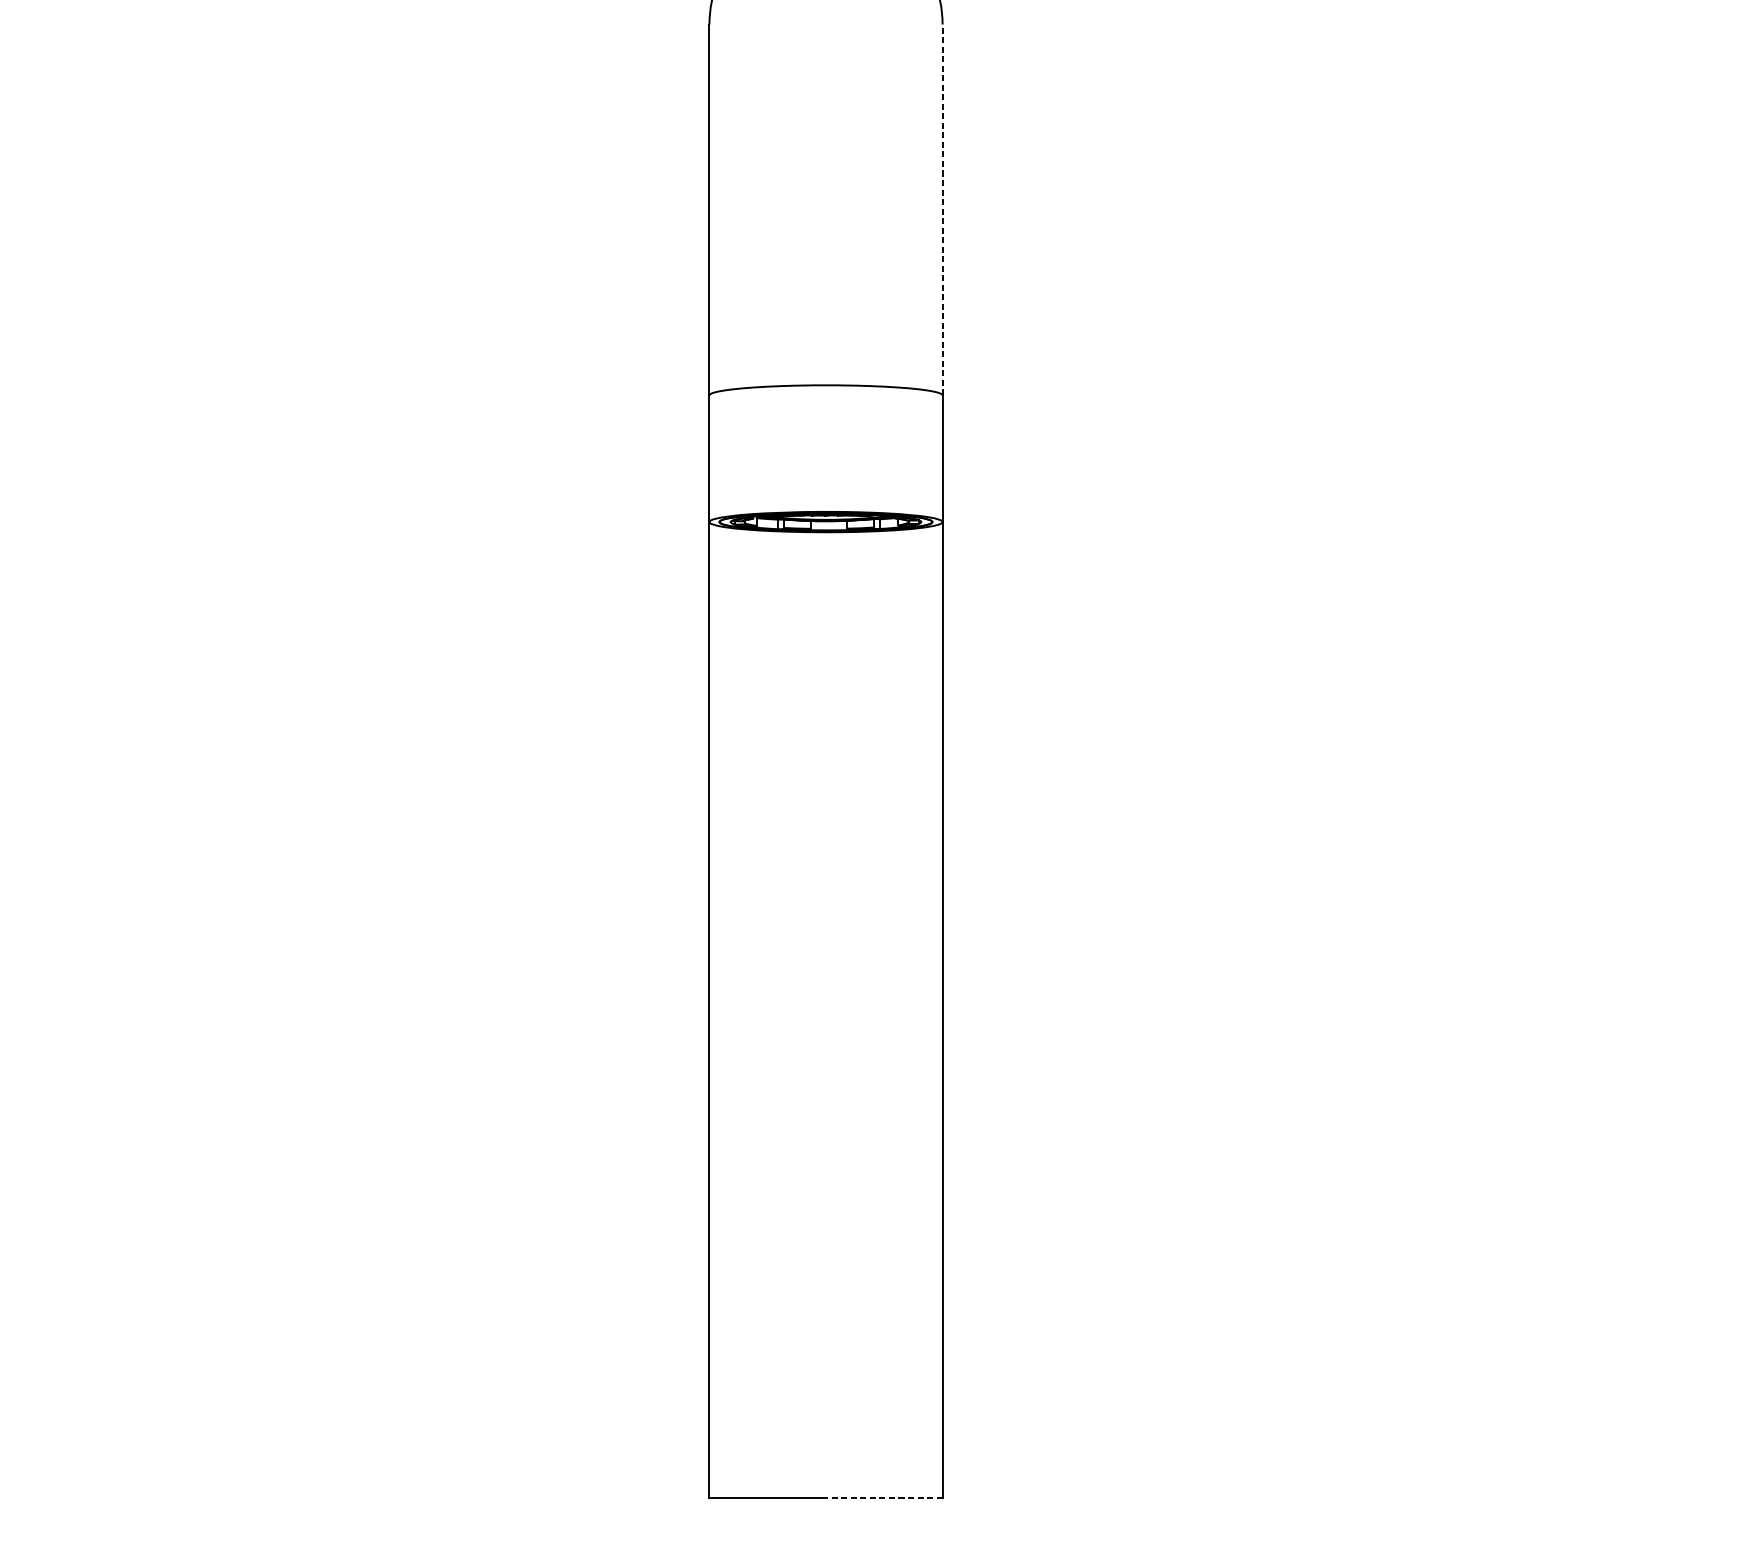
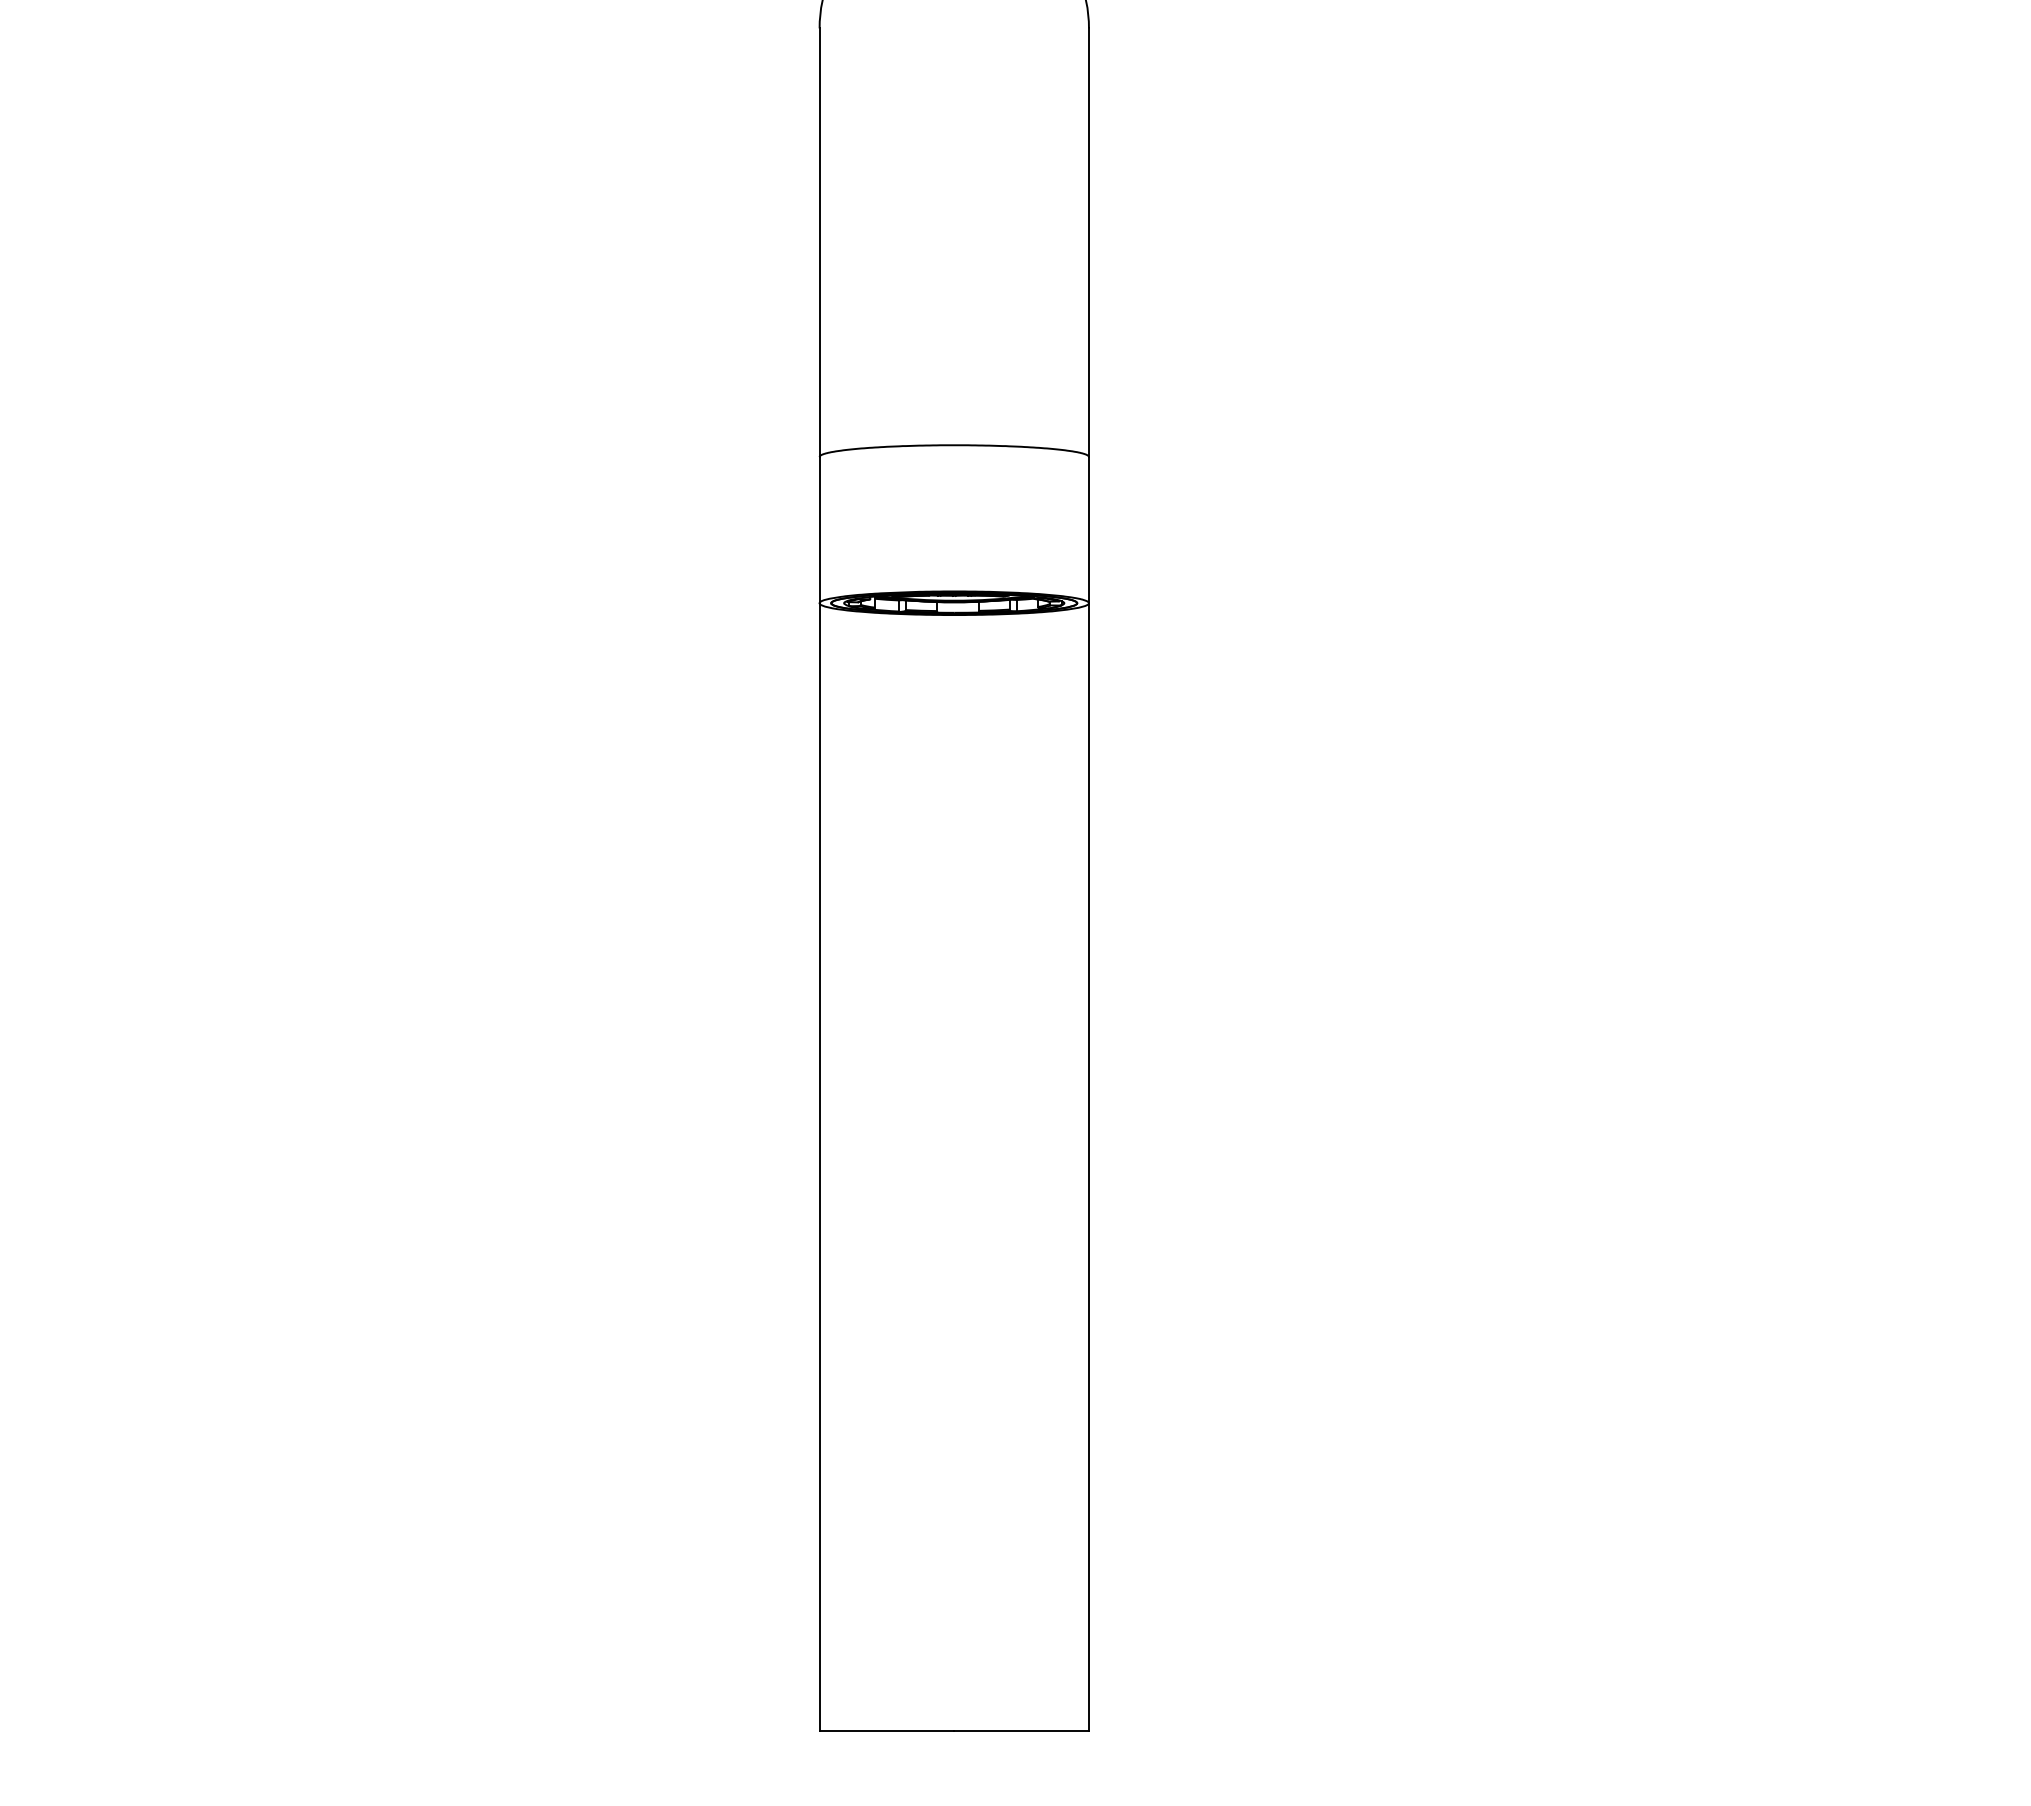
line: (942, 209) -> (1088, 242), dashed -> solid
line: (884, 1497) -> (1021, 1730), dashed -> solid

